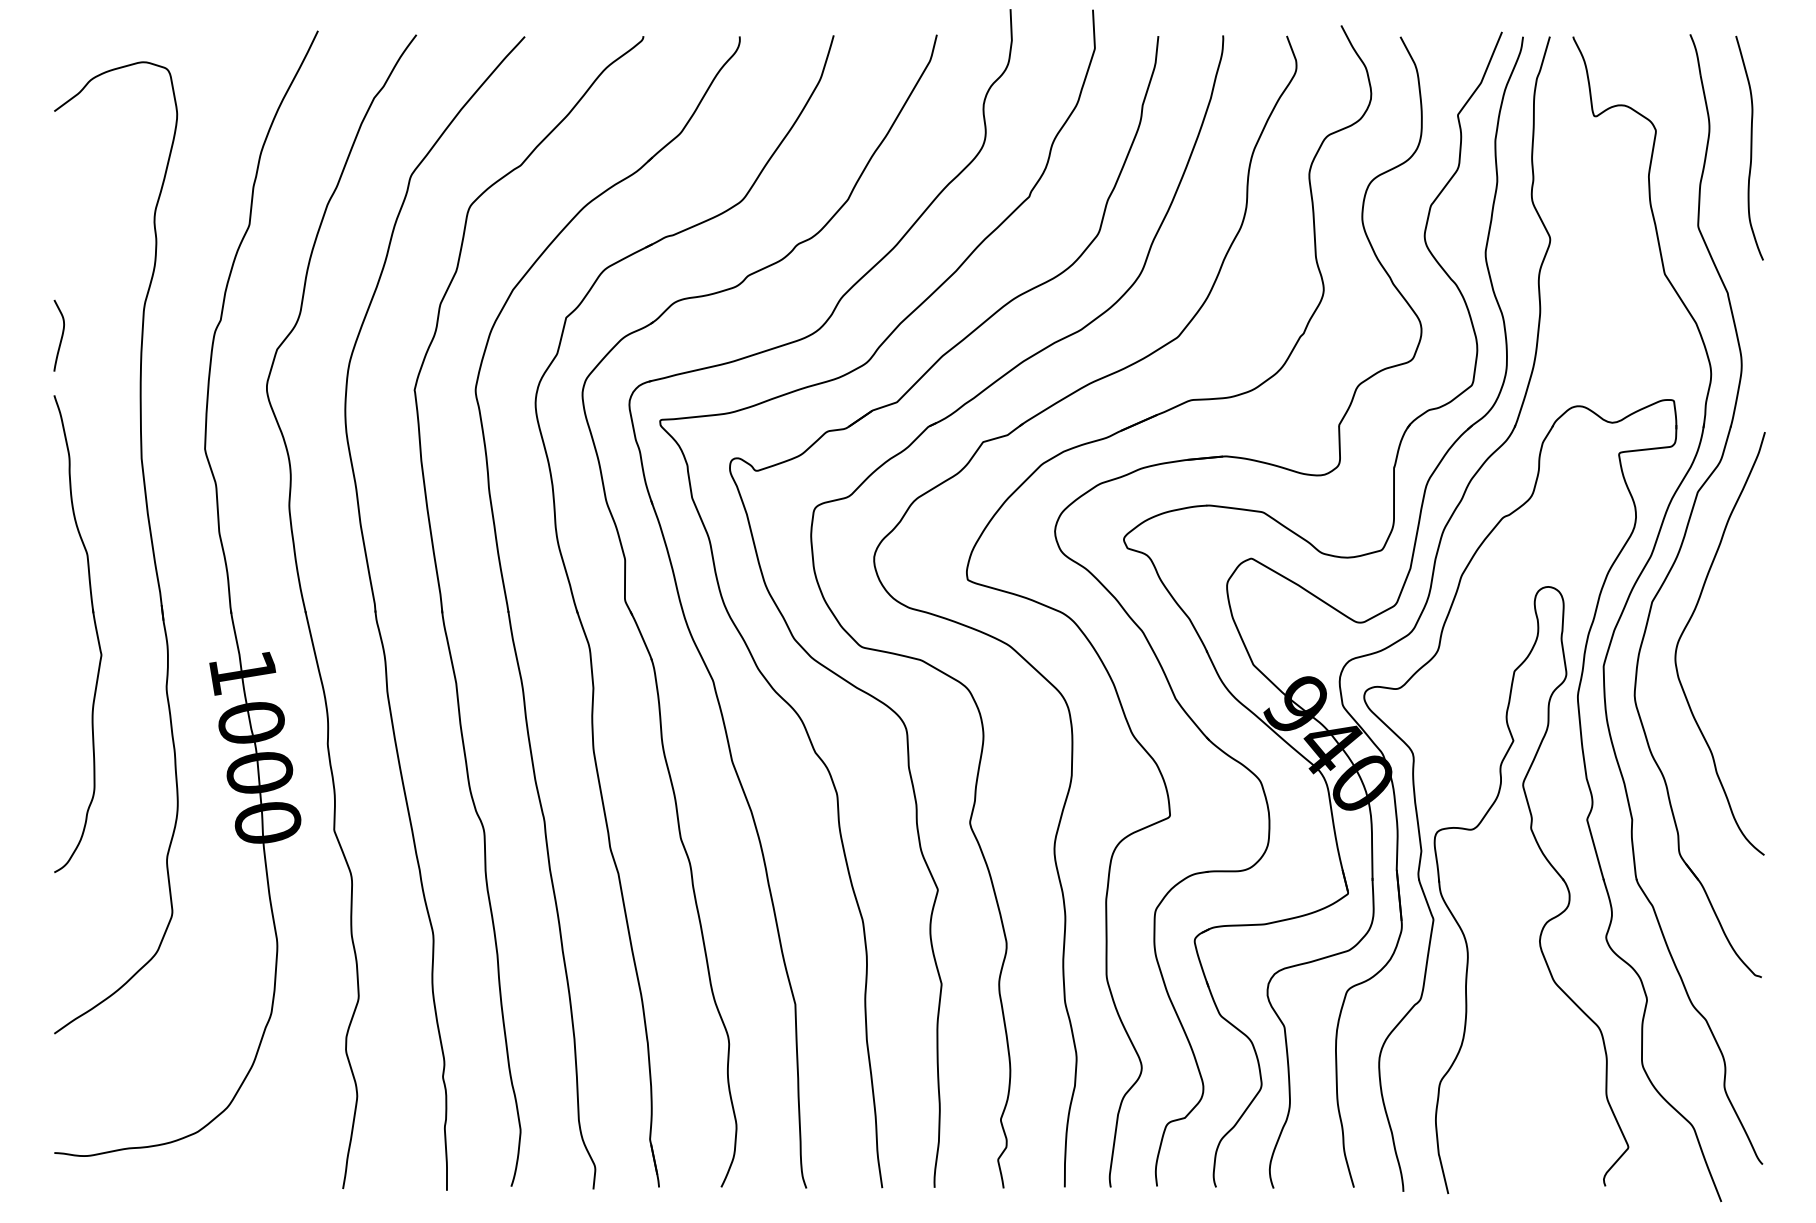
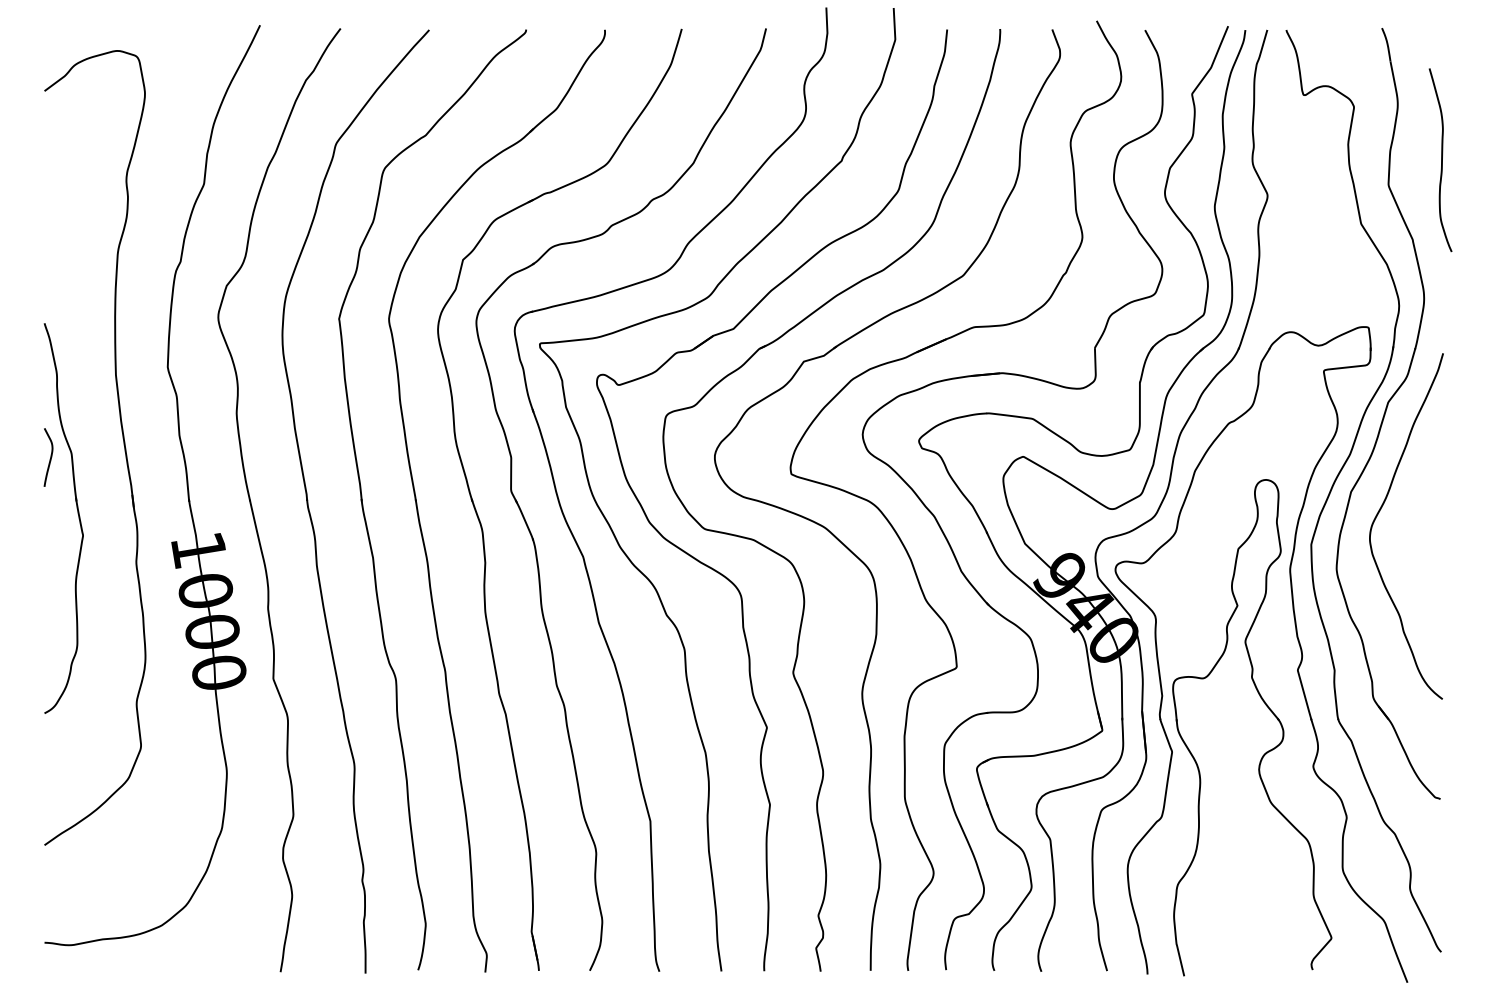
curve: (1750, 148) -> (1441, 160), moved
curve: (61, 335) -> (50, 457), moved

